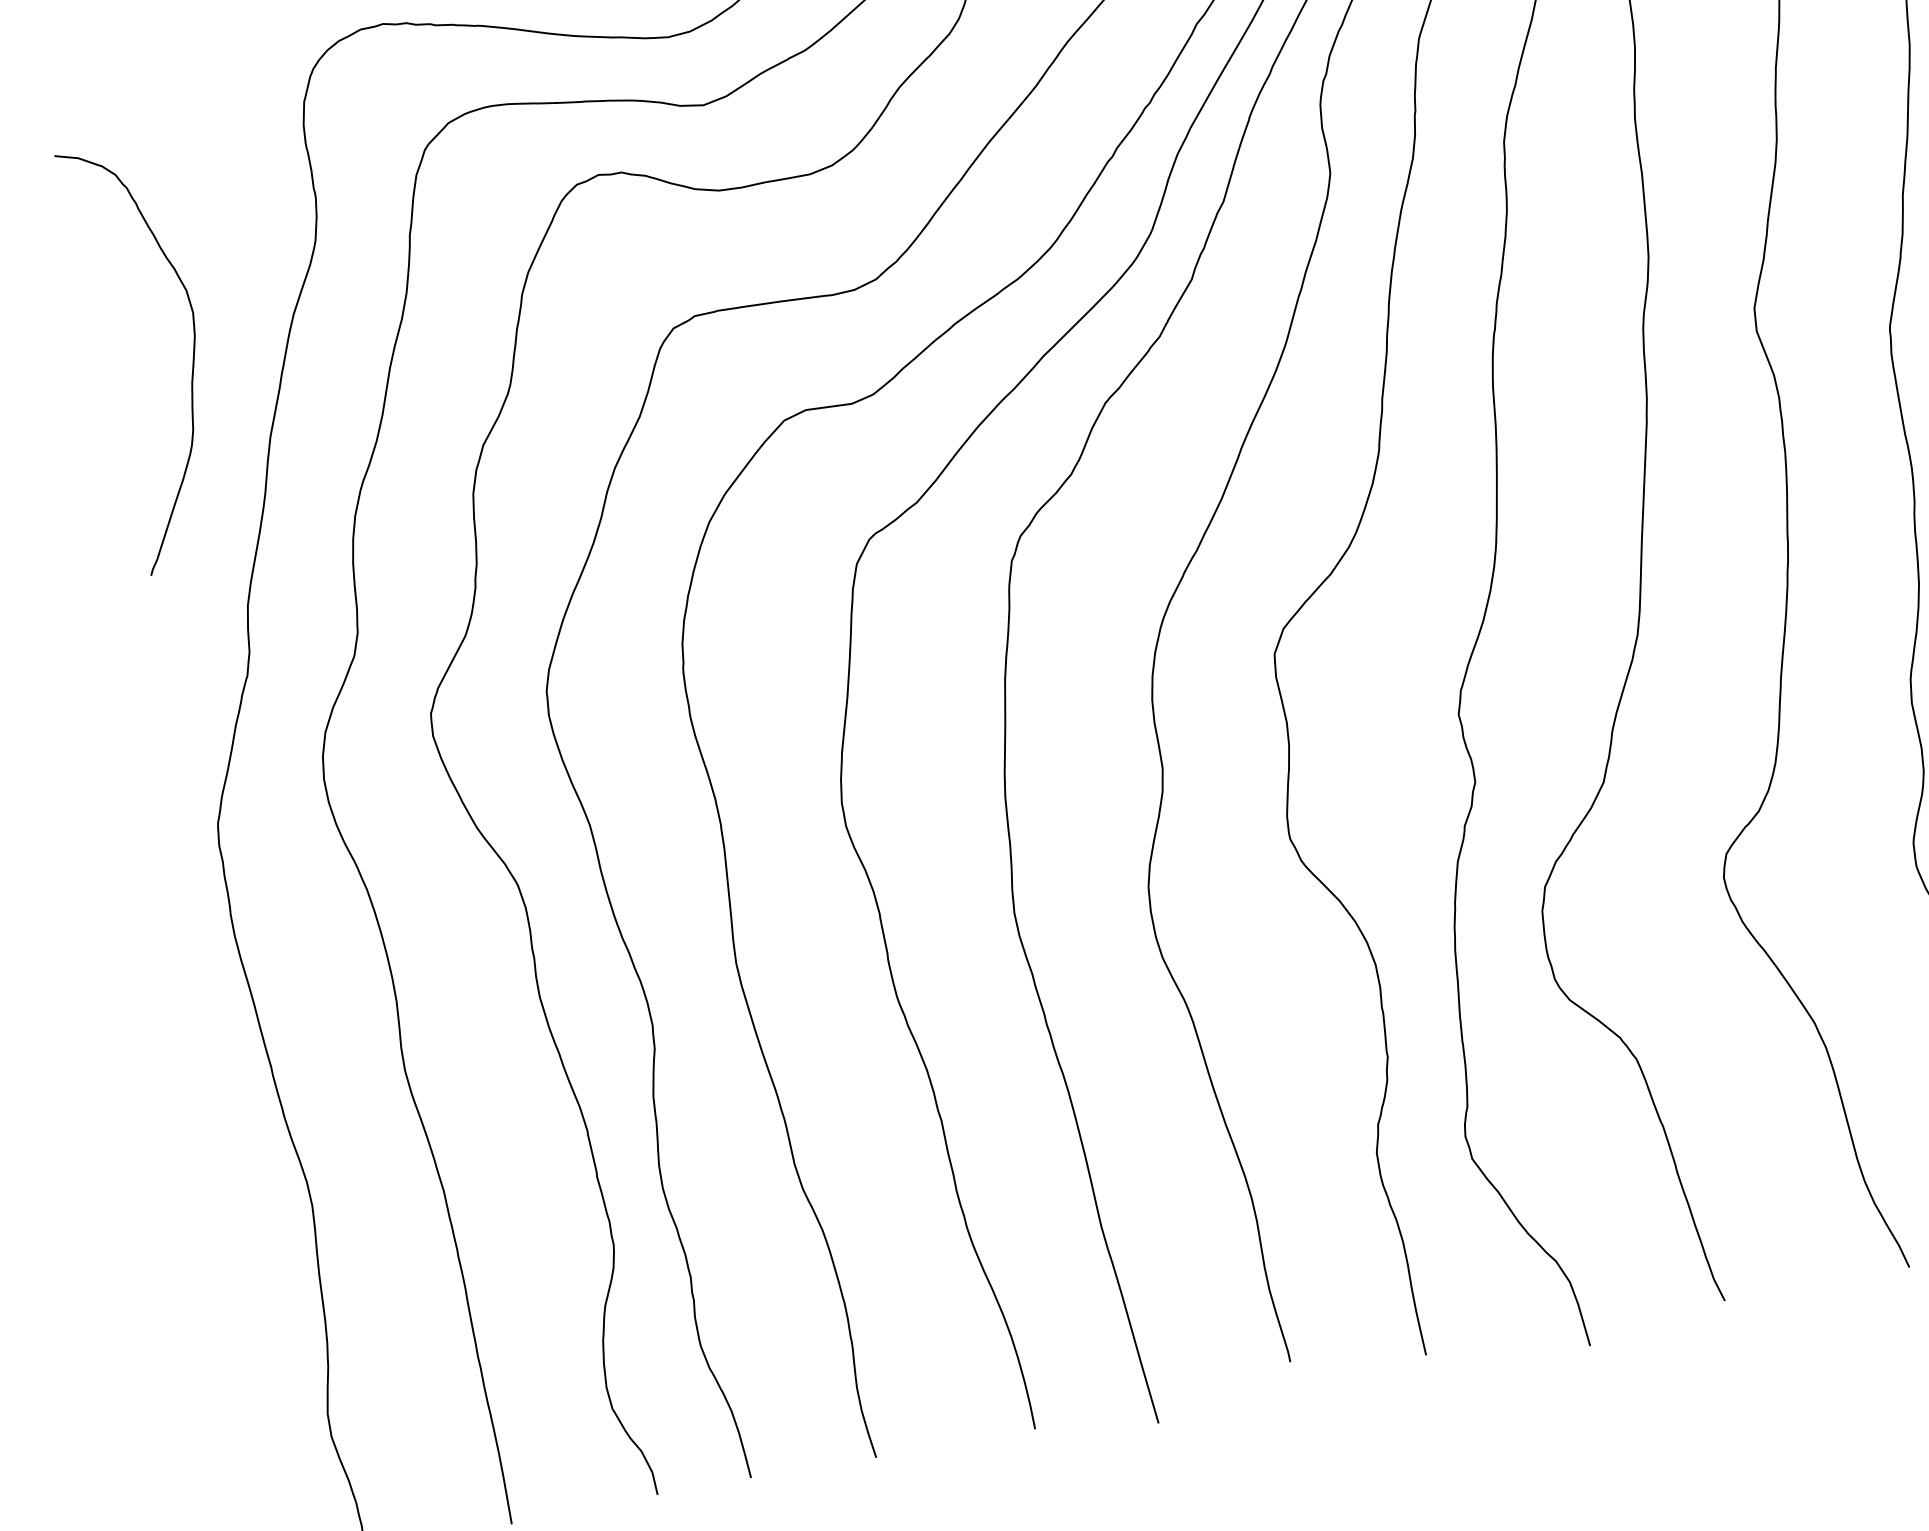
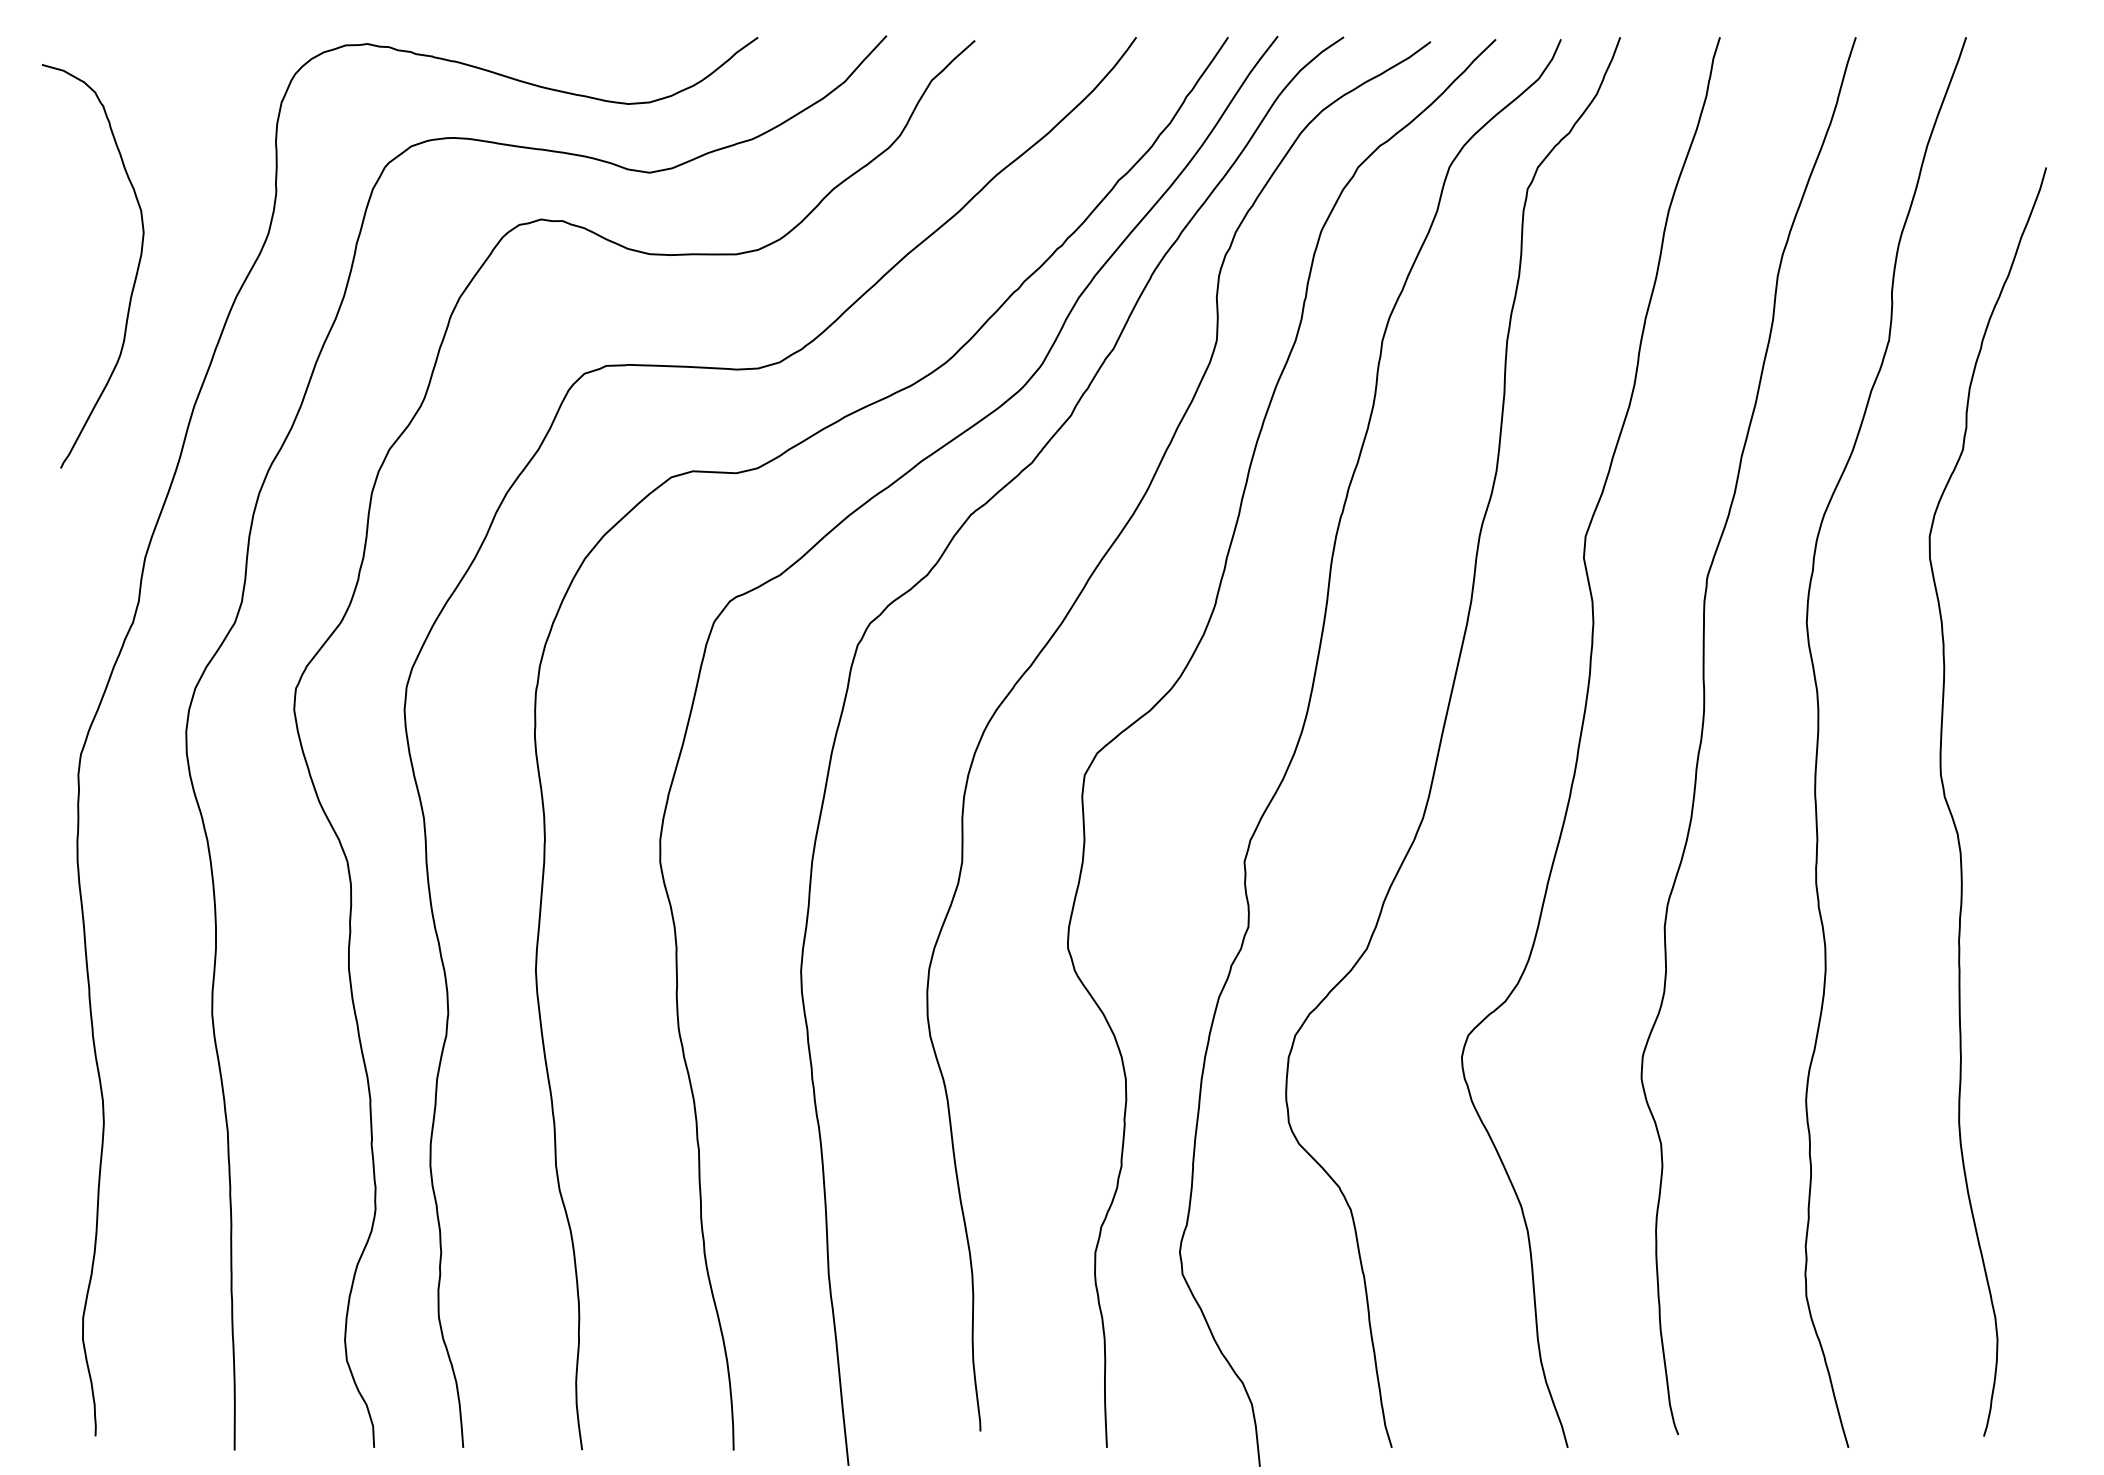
curve: (192, 362) -> (134, 278), moved

